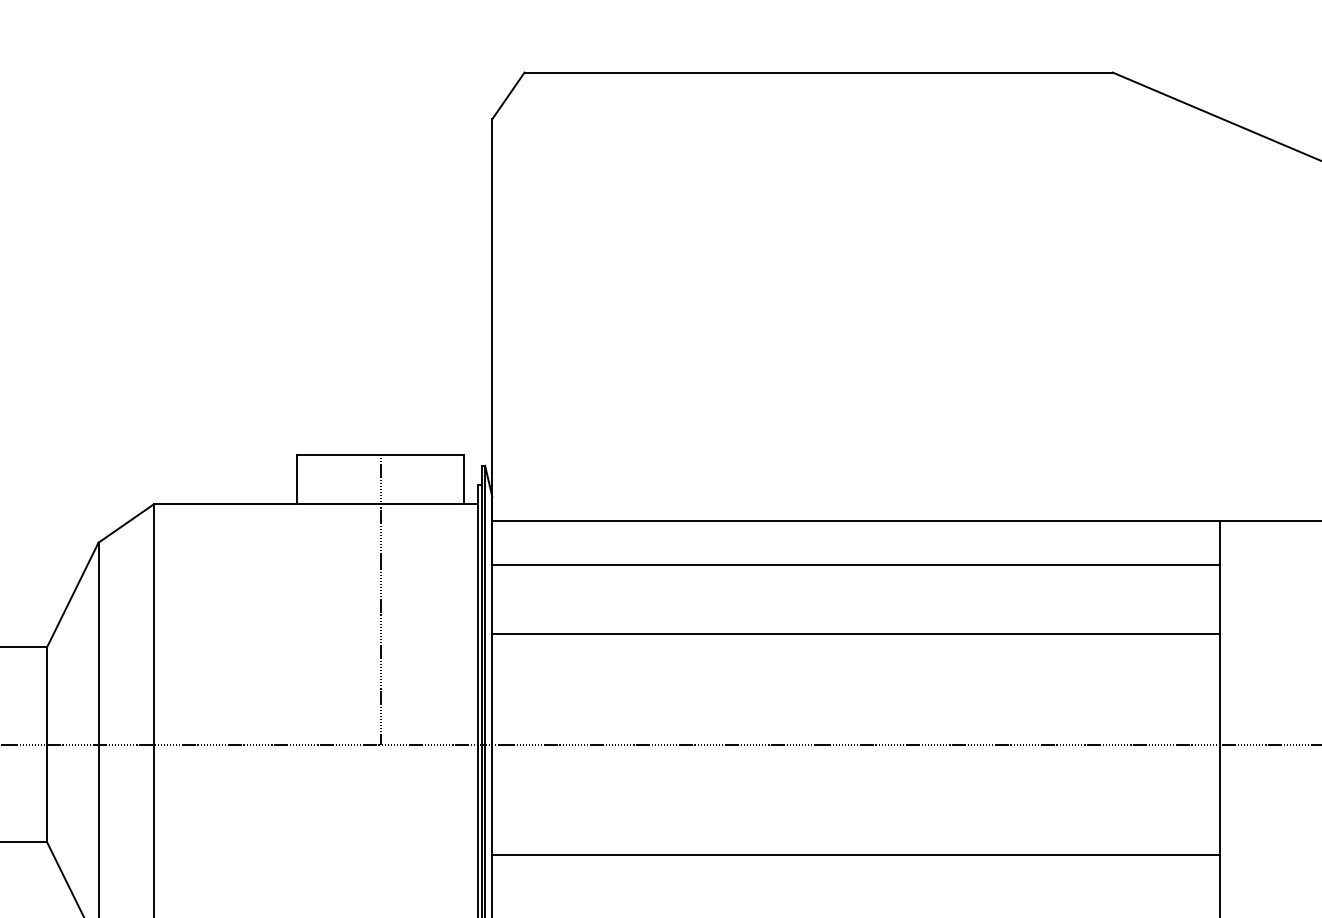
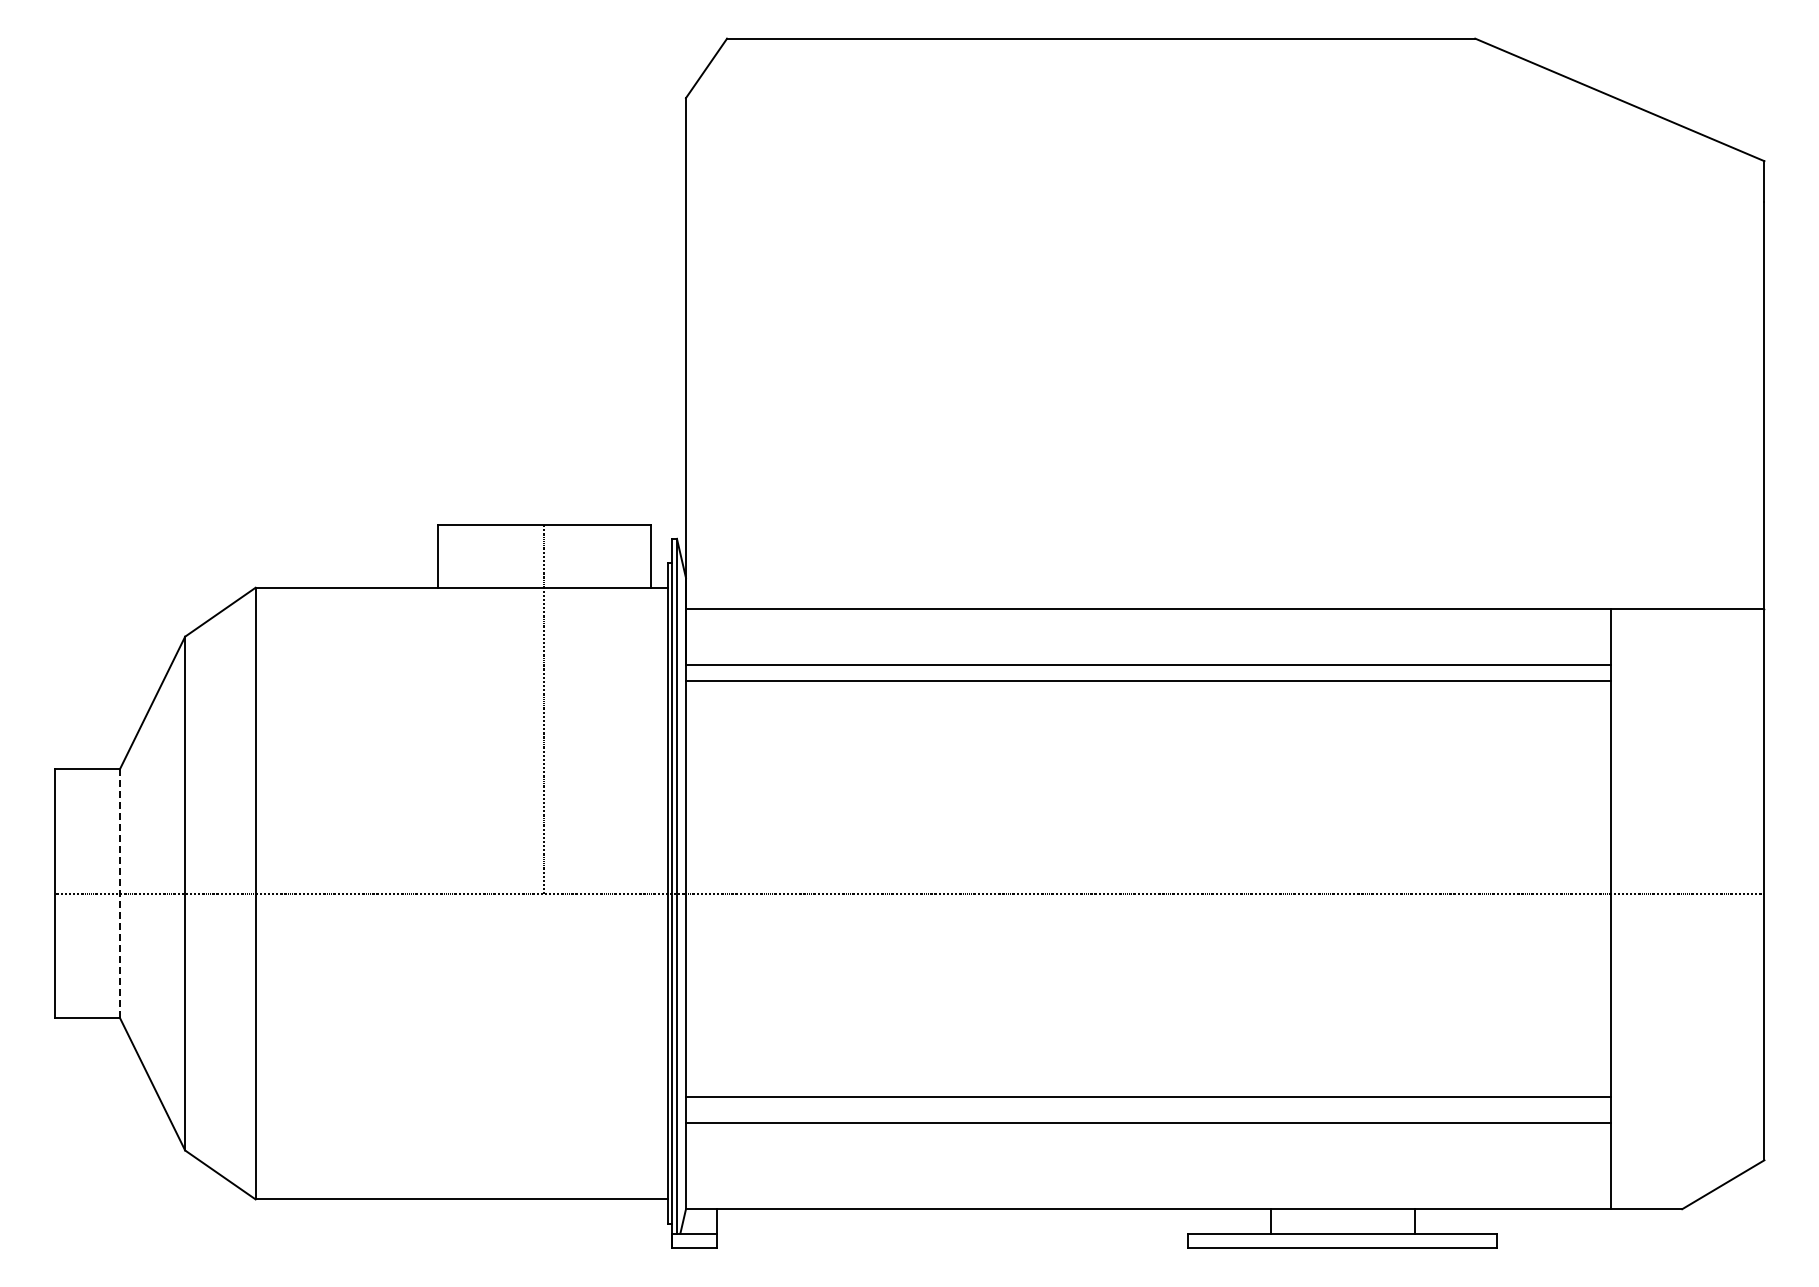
line: (855, 634) -> (1148, 681), moved
line: (46, 744) -> (119, 893), solid -> dashed
line: (855, 855) -> (1148, 1097), moved

